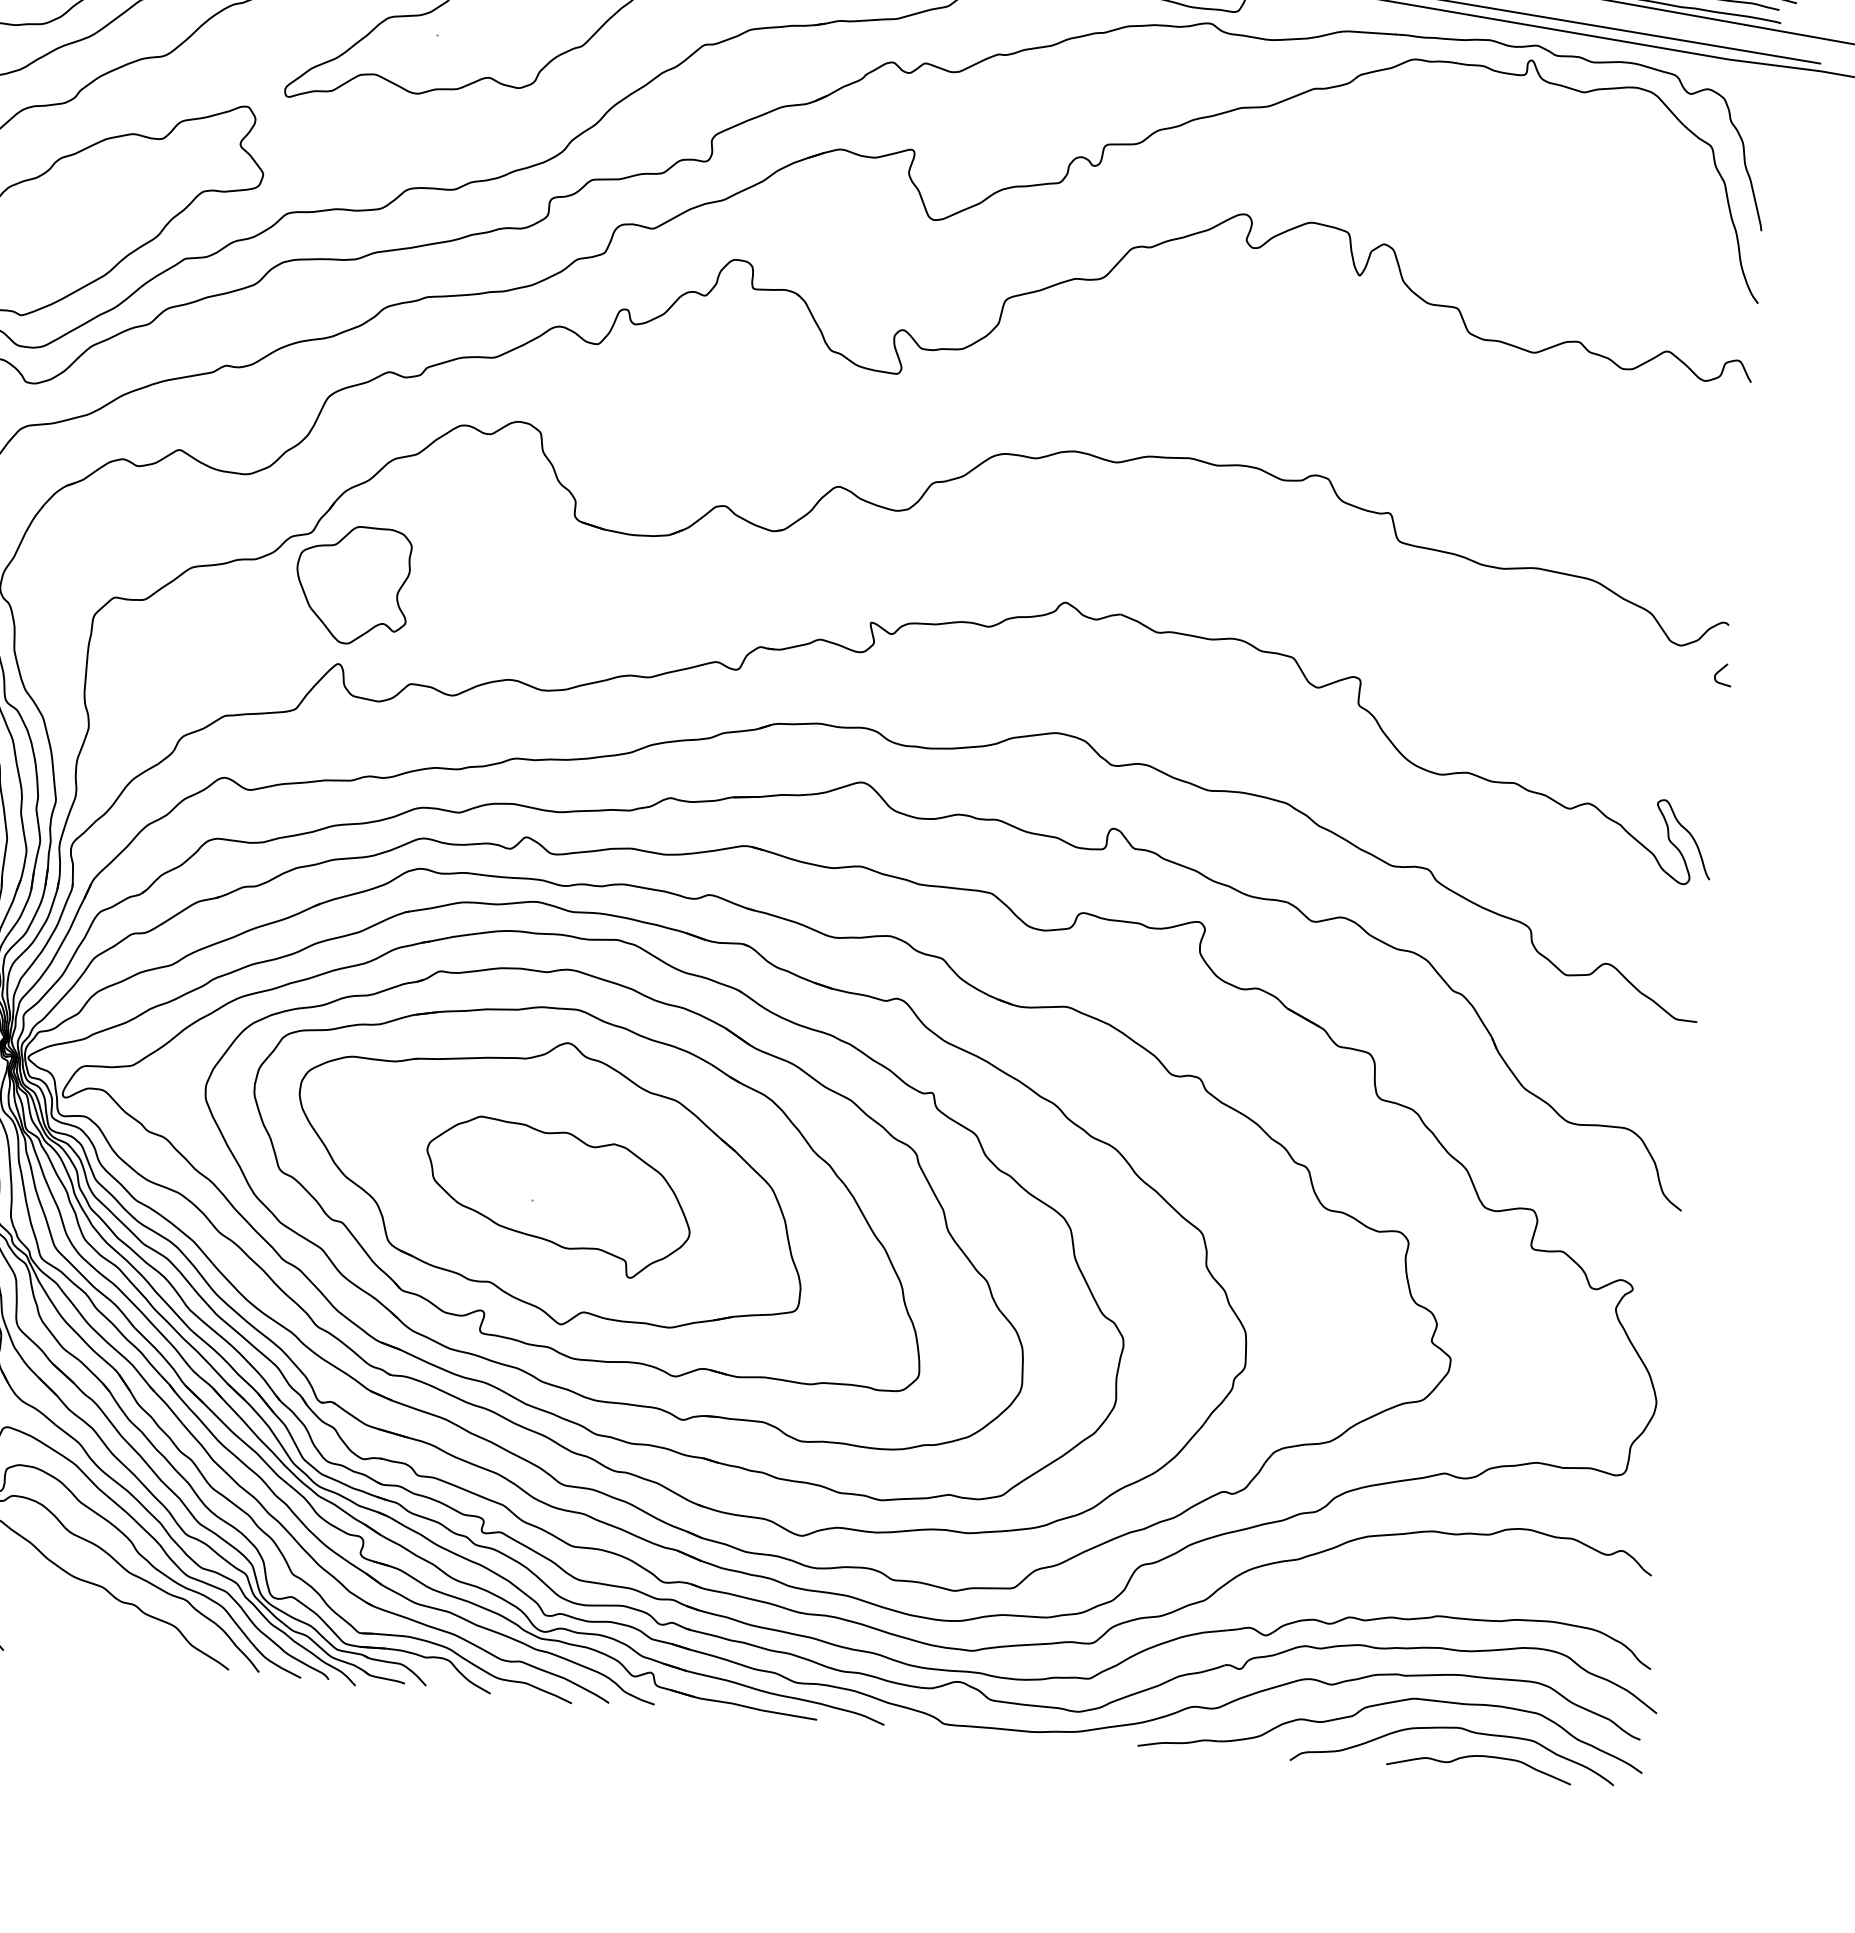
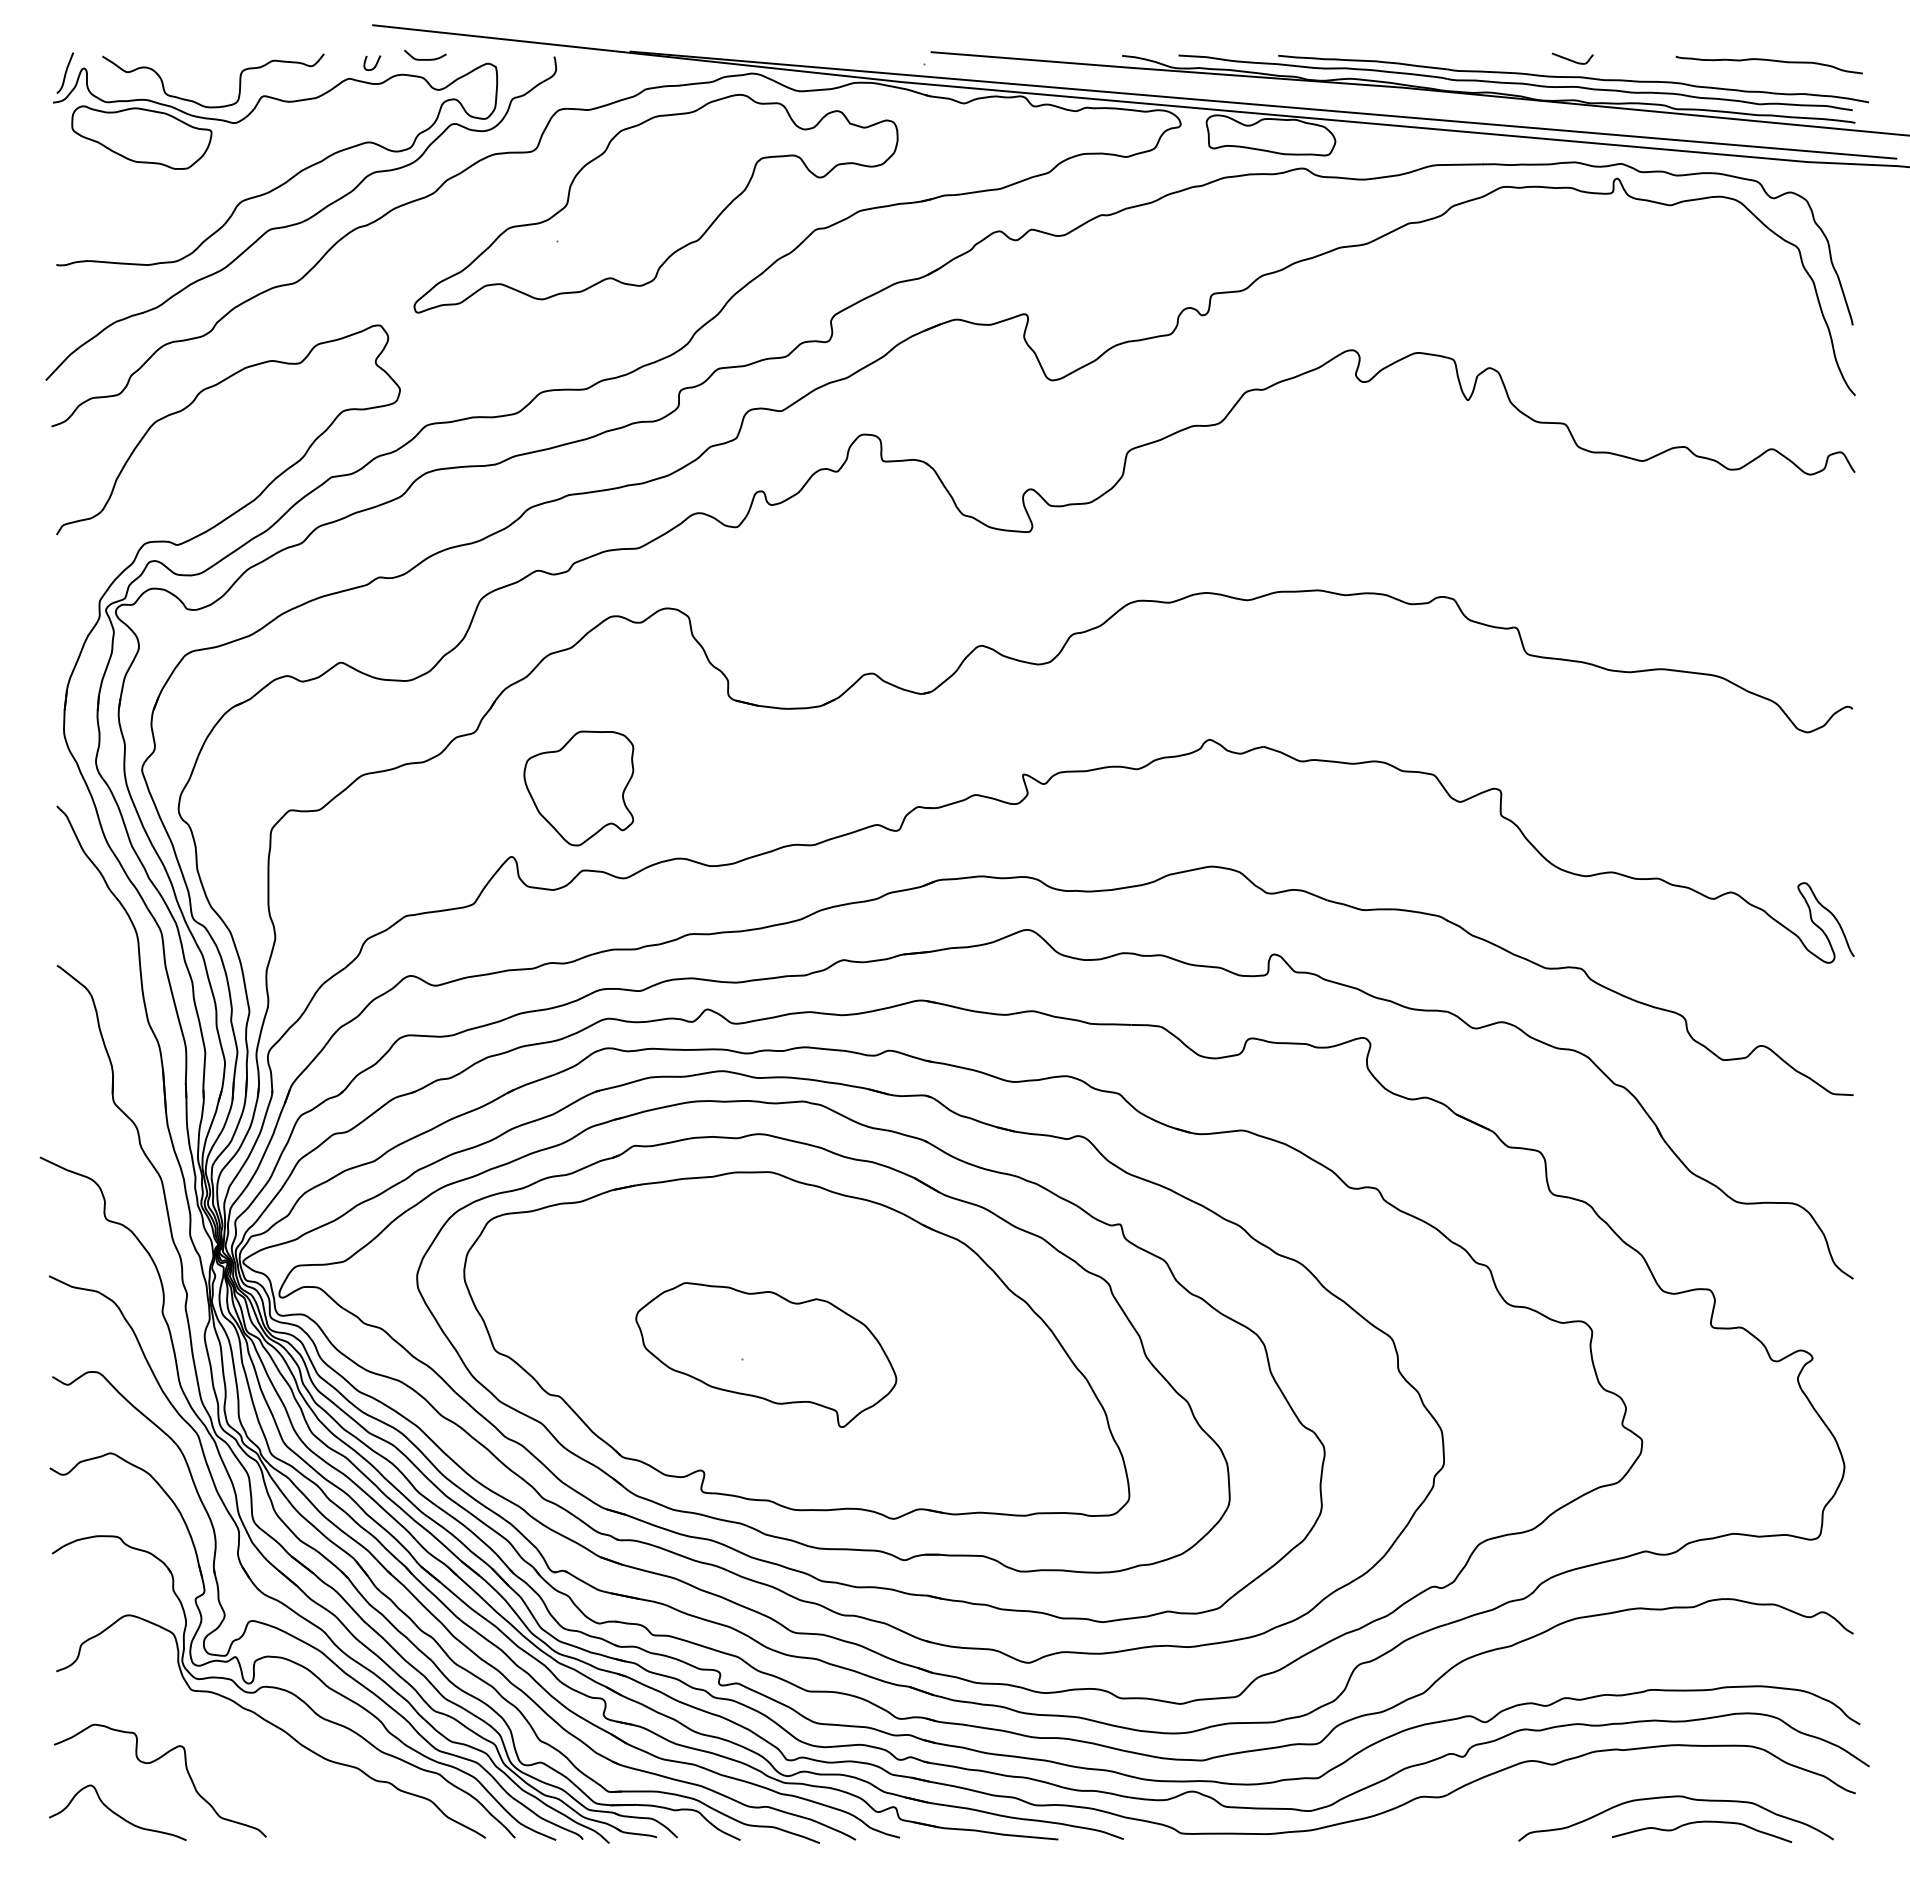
part: (352, 585) -> (578, 788), moved
curve: (1721, 670) -> (1849, 753), removed
part: (550, 1182) -> (757, 1341), removed
part: (1386, 1704) -> (1607, 1779), removed

